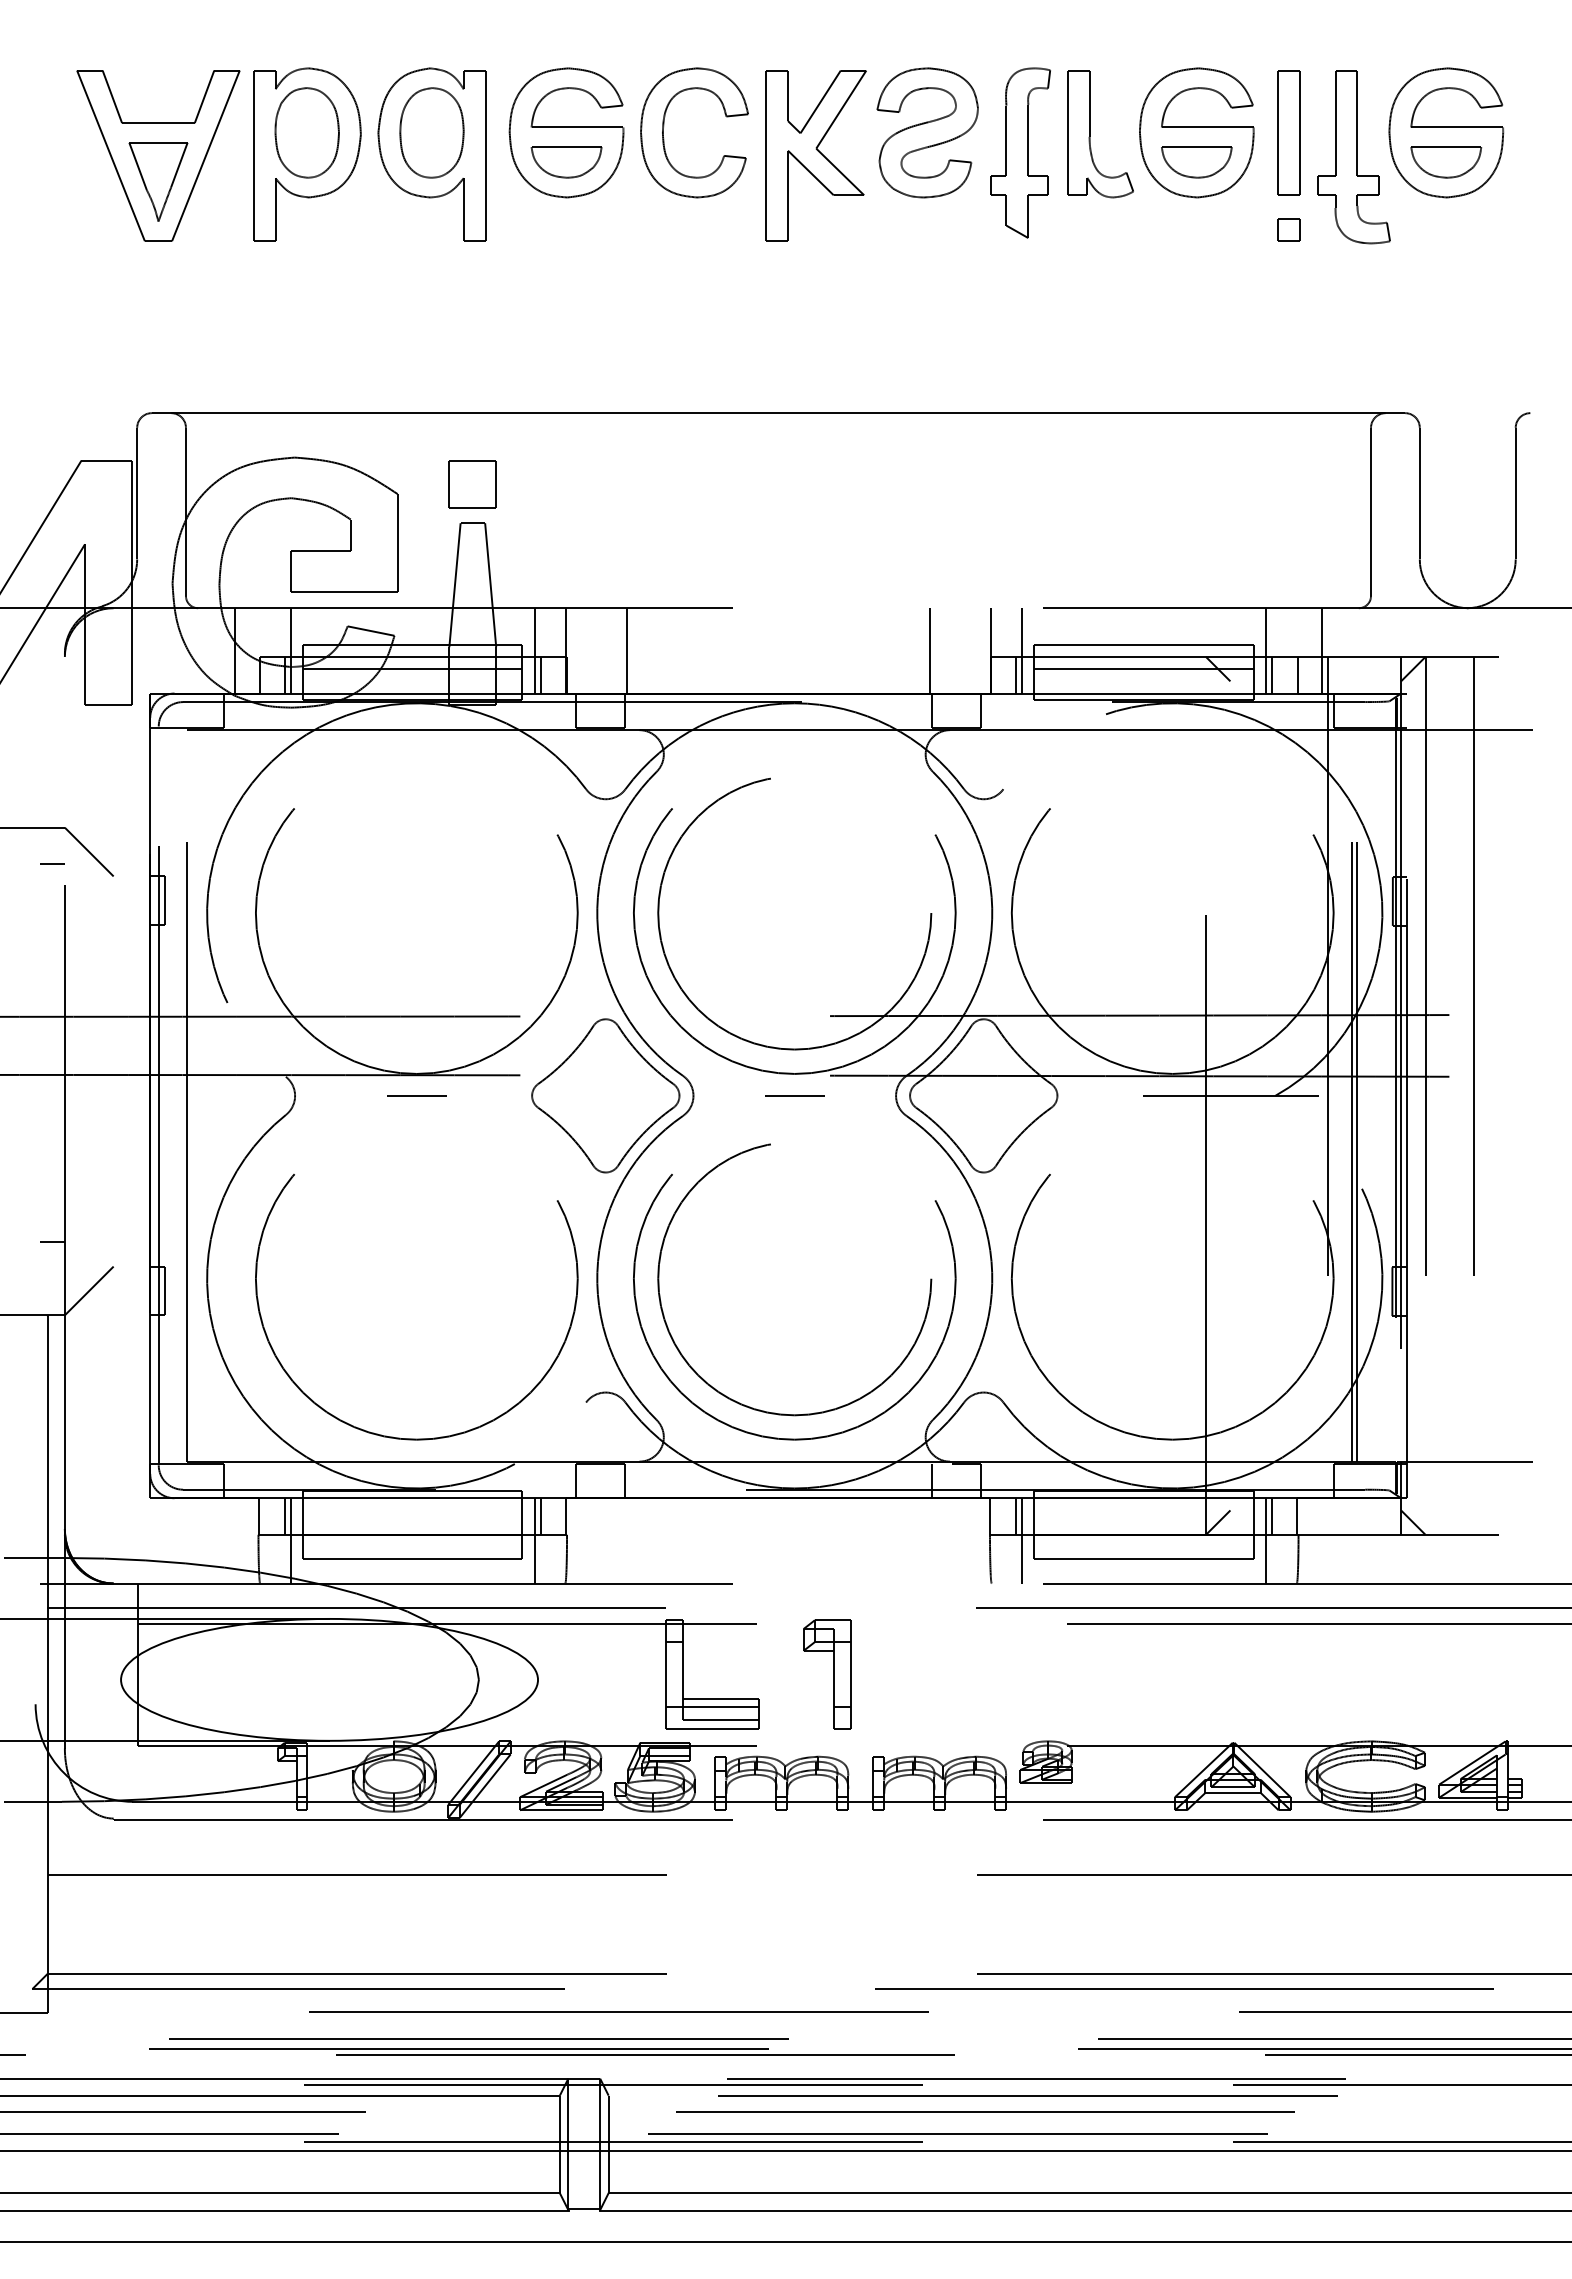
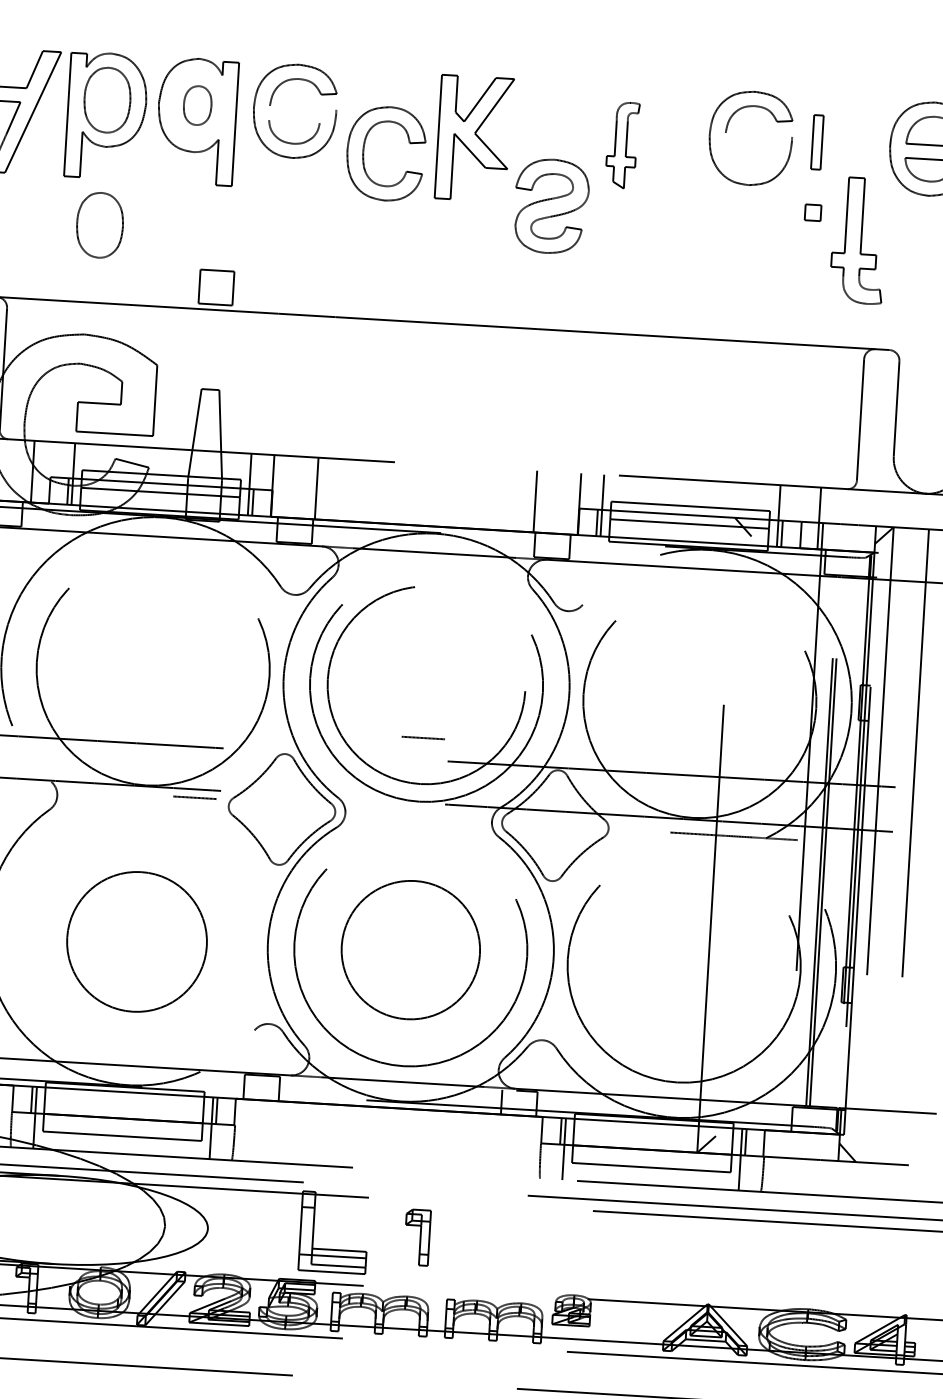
part: (664, 126) -> (364, 147), moved
line: (577, 127) -> (303, 107), removed
line: (1207, 127) -> (758, 134), removed
part: (431, 132) -> (197, 105), size x0.6
part: (927, 132) -> (551, 206), moved
part: (1288, 132) -> (817, 142), size x0.6
part: (1090, 134) -> (673, 135), removed
line: (566, 147) -> (294, 121), removed
part: (1020, 152) -> (622, 145), size x0.7
part: (1353, 157) -> (858, 241), moved
part: (1196, 162) -> (749, 159), removed
part: (306, 305) -> (99, 224), added
part: (472, 484) -> (216, 287), moved
line: (416, 1095) -> (194, 797), moved
line: (794, 1095) -> (423, 737), moved
circle: (794, 1279) -> (410, 950), size x0.7
circle: (416, 1307) -> (136, 954), size x0.6
part: (827, 1674) -> (417, 1237), size x0.7

